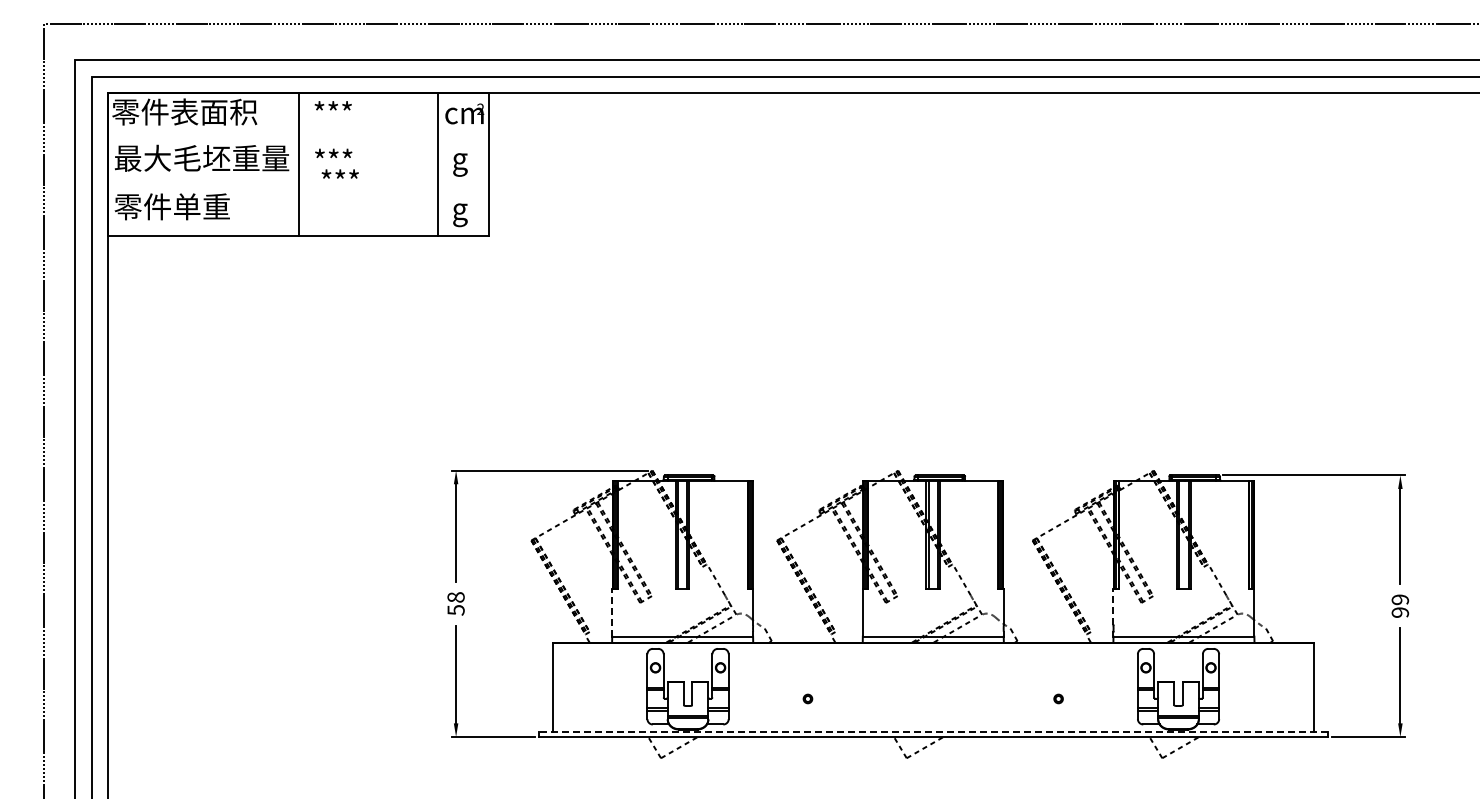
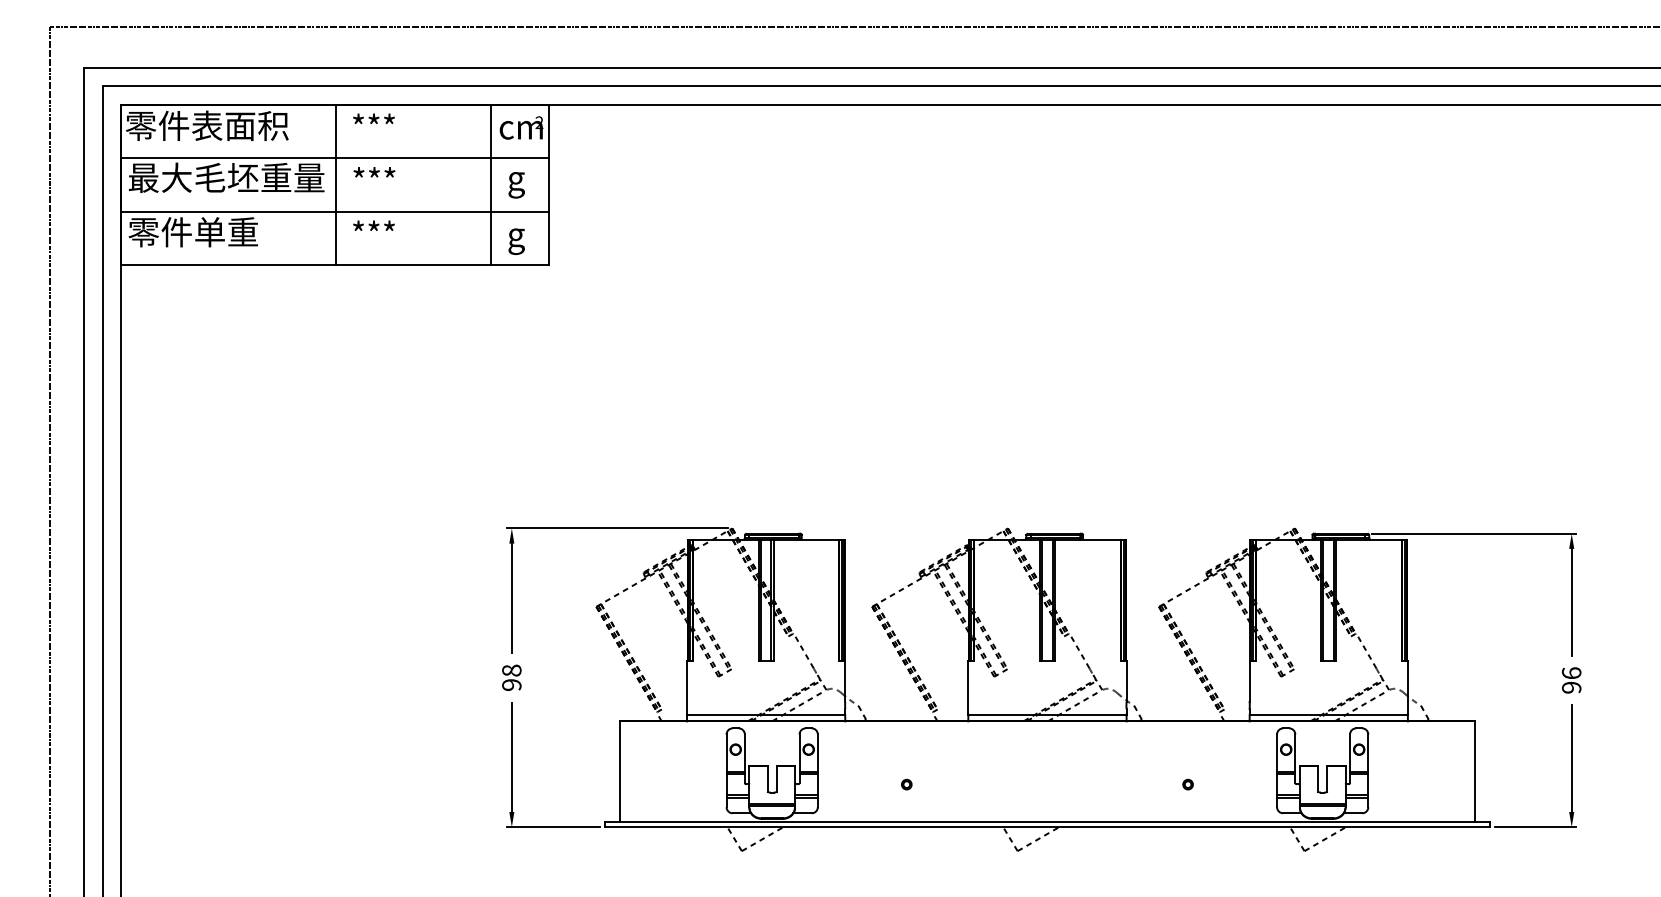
line: (298, 140) -> (334, 157), added
text: (339, 173) -> (373, 225), moved
line: (298, 188) -> (334, 211), added
text: (1400, 599) -> (1571, 672), 99 -> 96
line: (1113, 607) -> (1249, 681), dashed -> solid
text: (455, 610) -> (511, 685), 58 -> 98
line: (612, 612) -> (687, 687), dashed -> solid
line: (932, 732) -> (1046, 822), dashed -> solid

